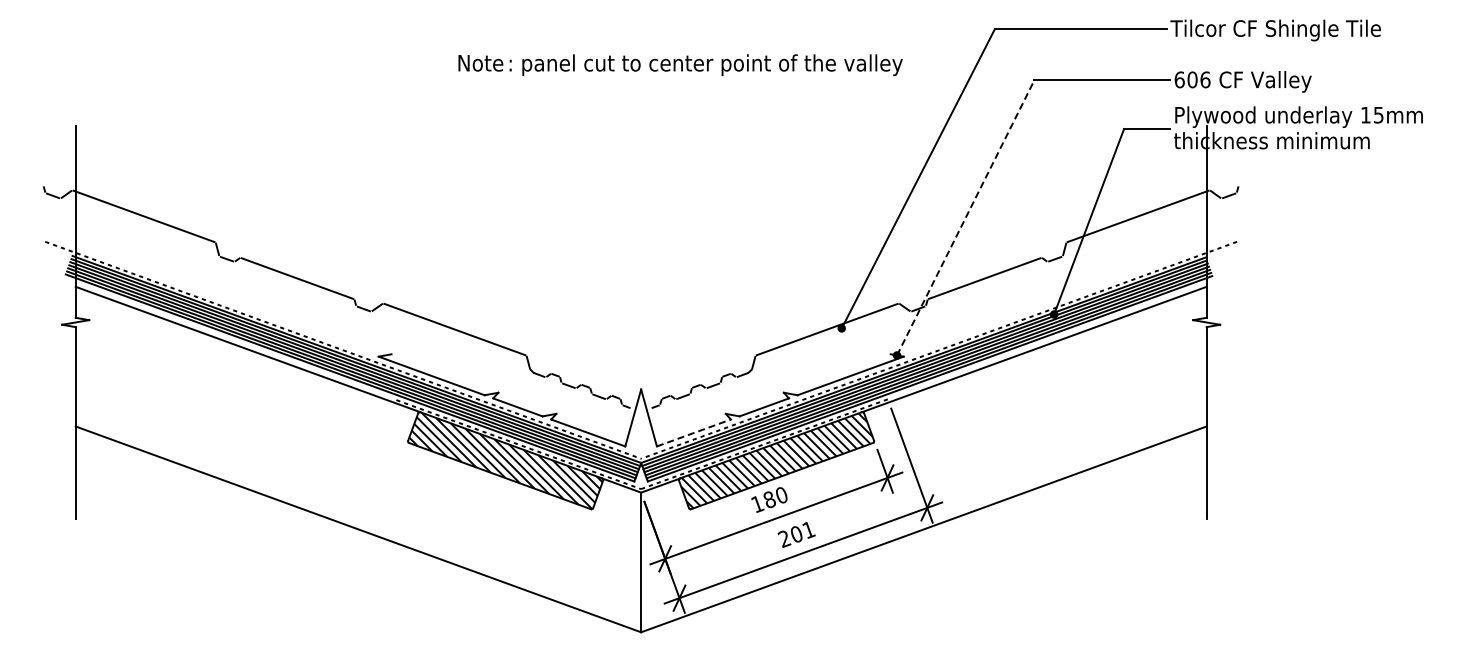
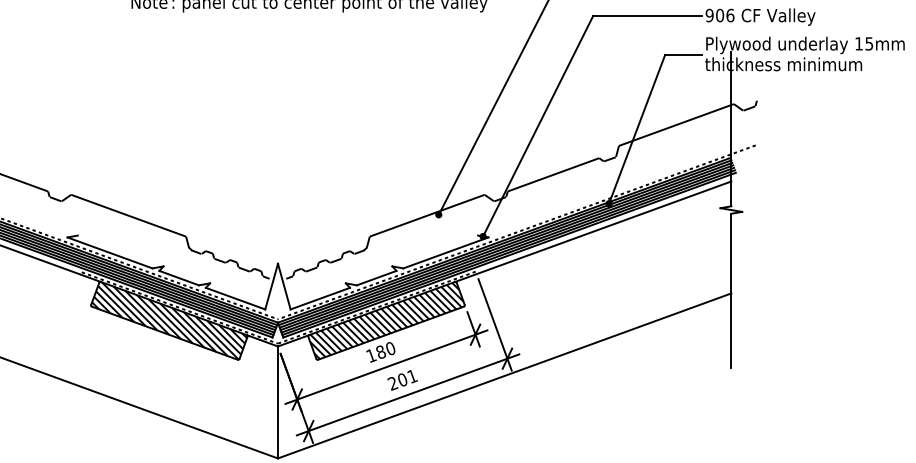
text: (1179, 79) -> (709, 15), 606 -> 906
line: (965, 217) -> (538, 125), dashed -> solid
line: (694, 432) -> (320, 298), dashed -> solid

